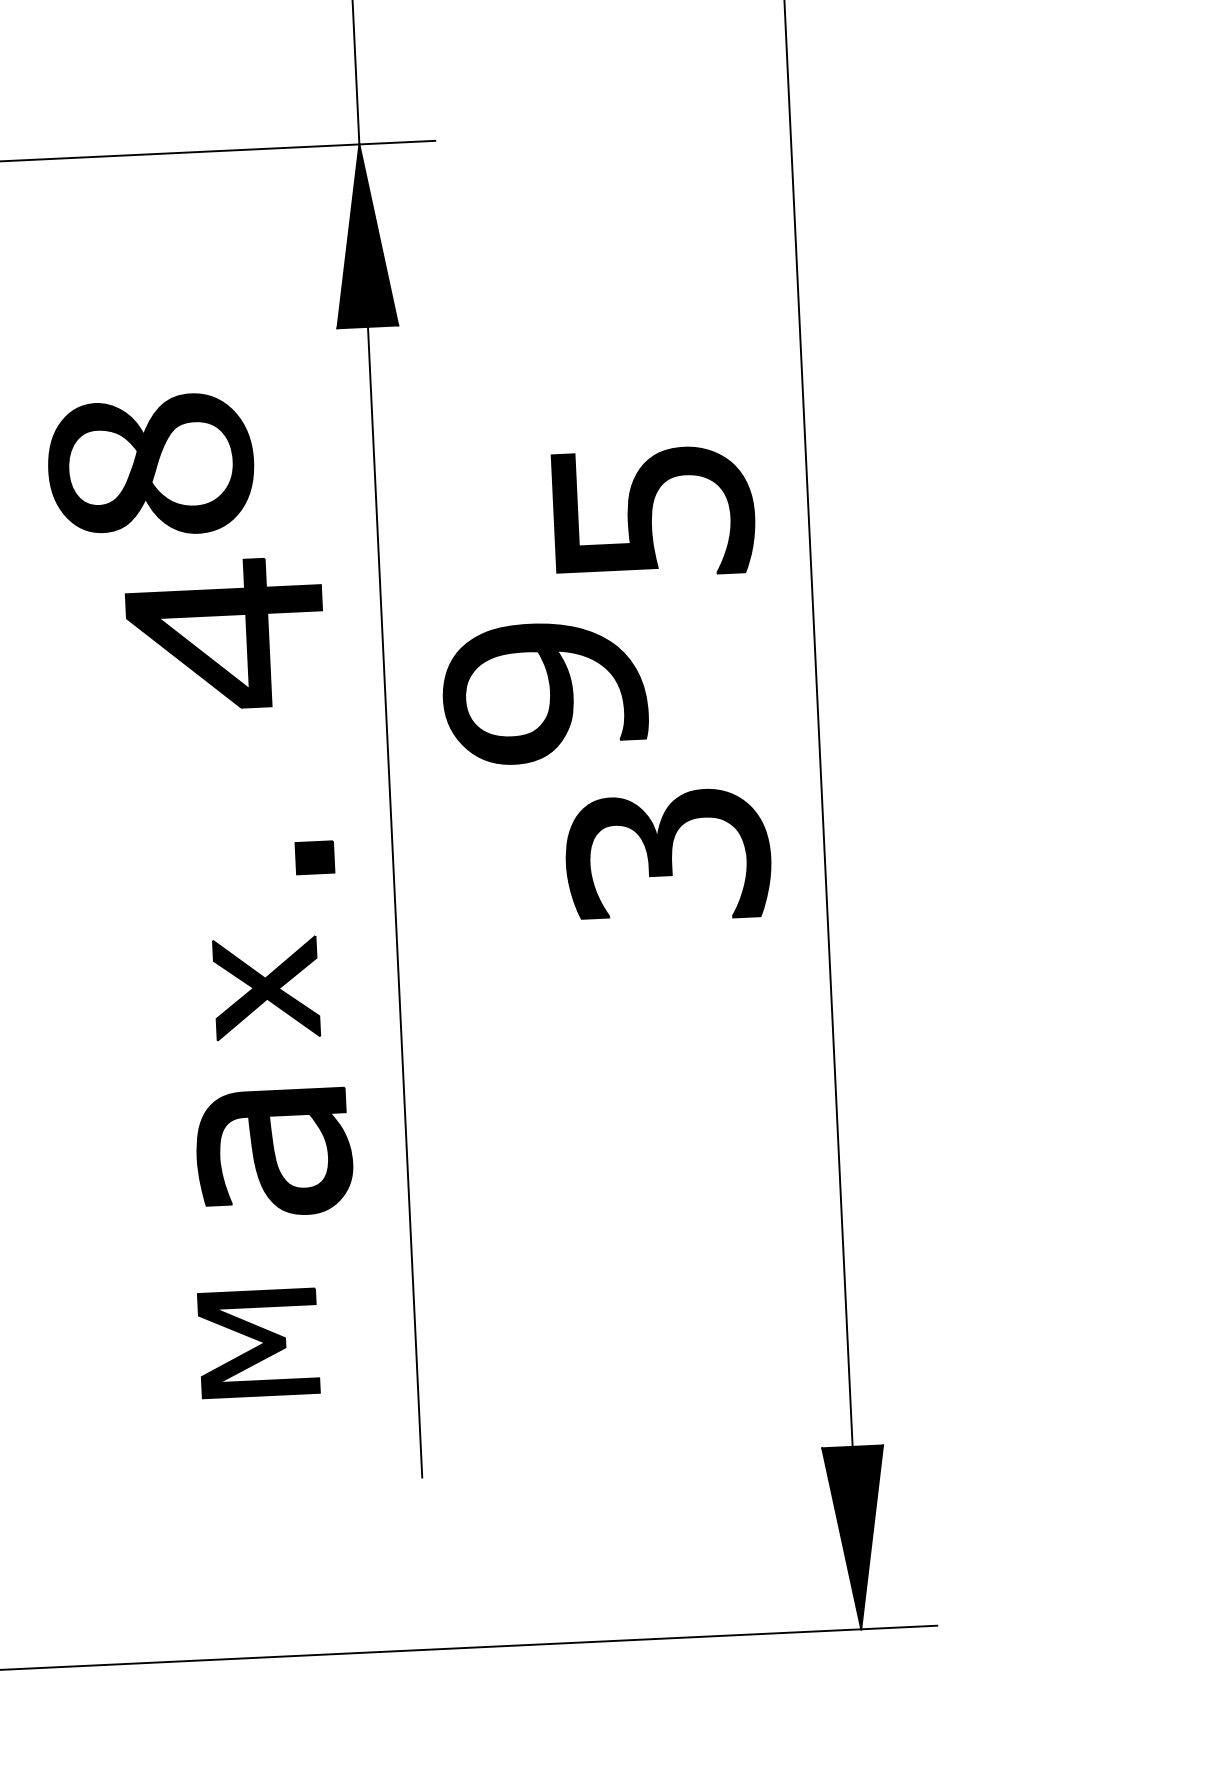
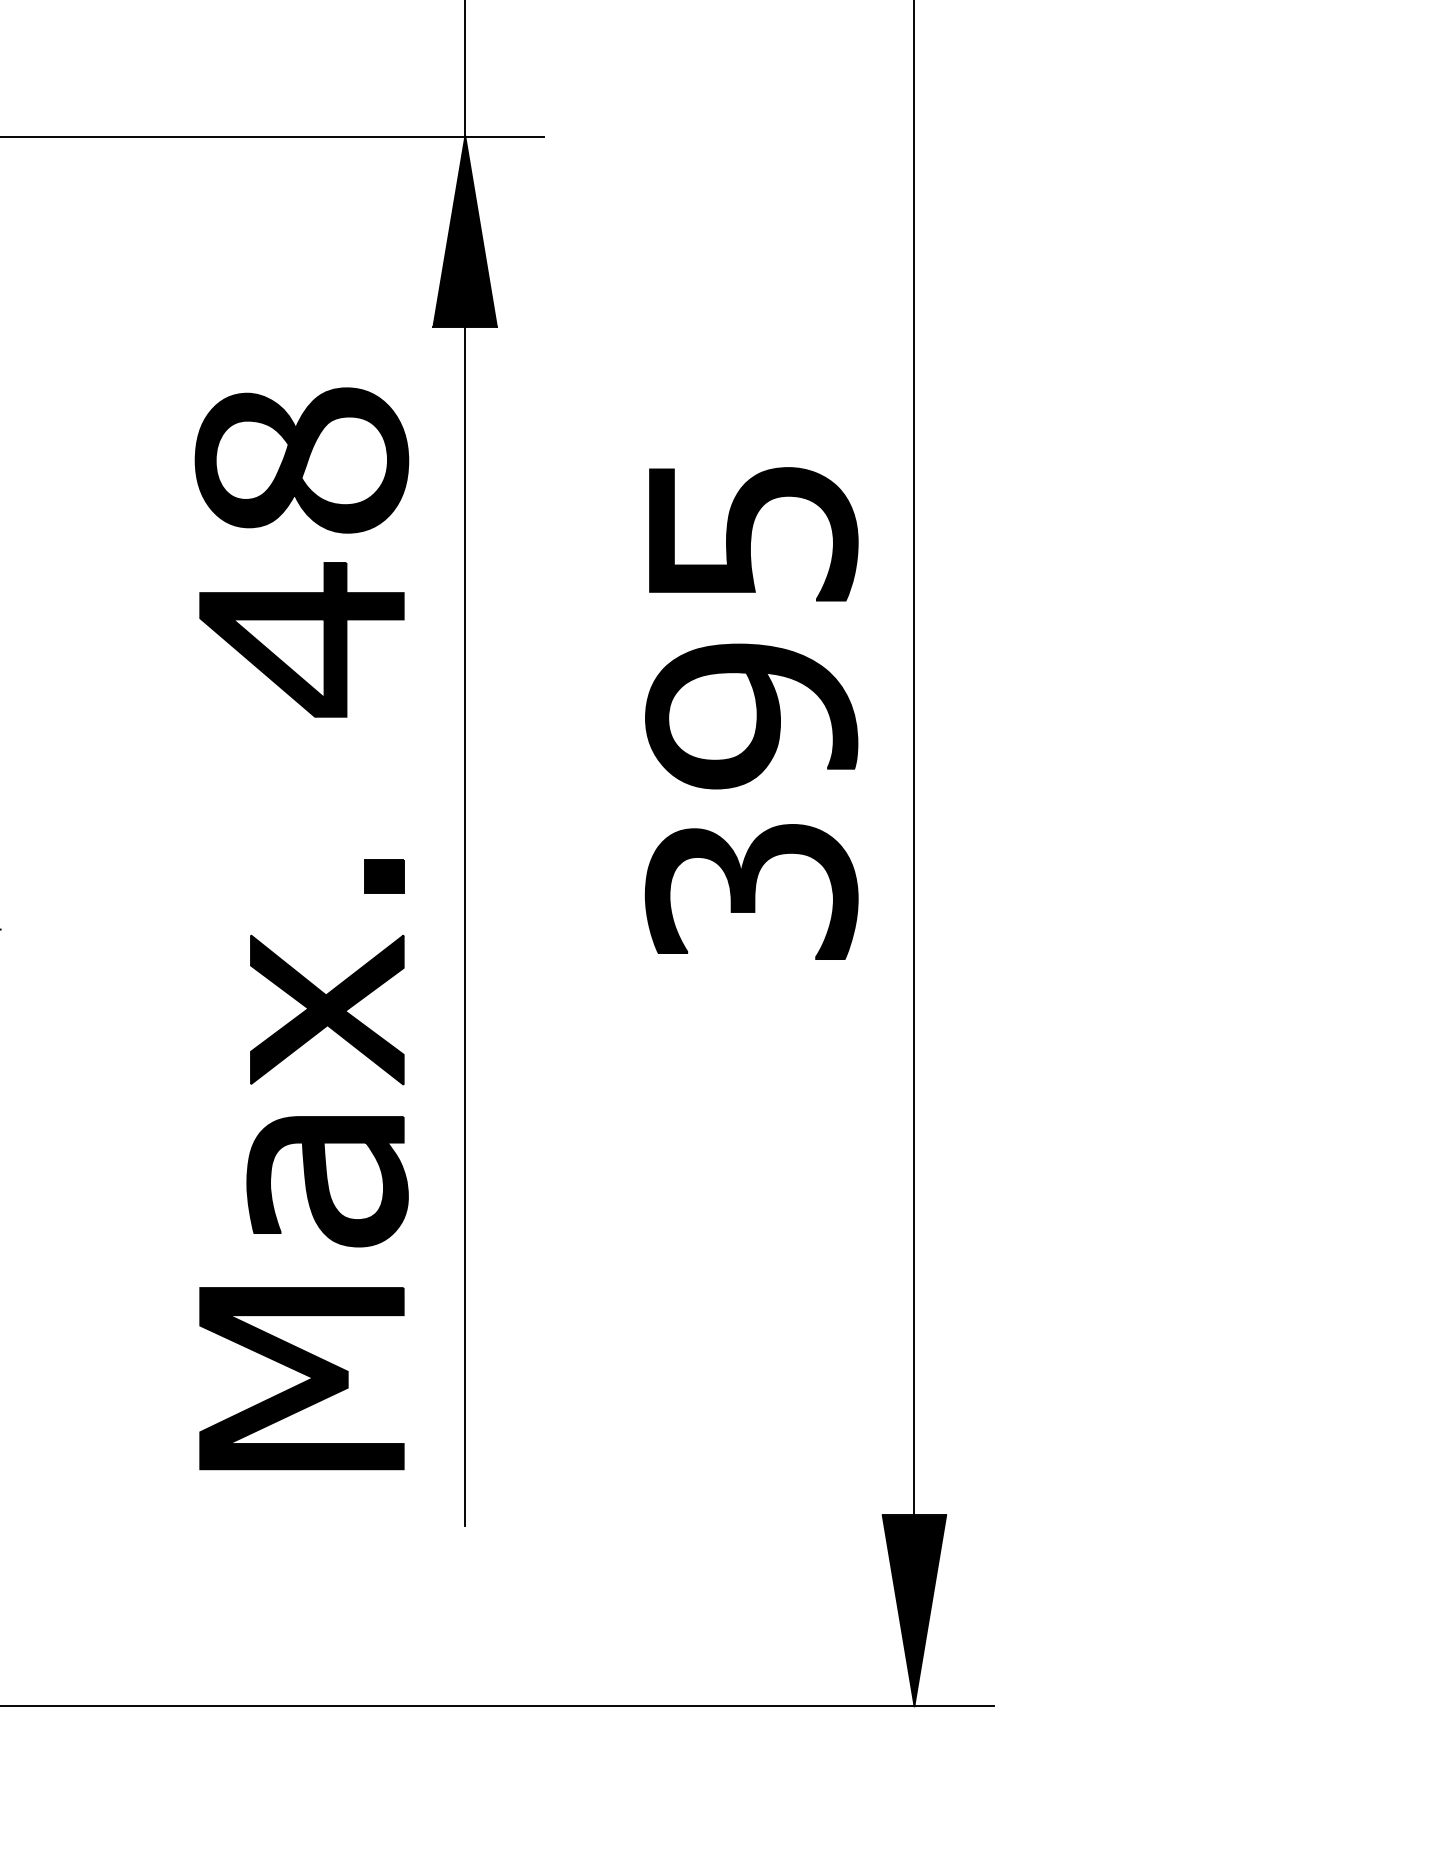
part: (150, 465) -> (301, 460), moved
part: (545, 693) -> (751, 716), moved
part: (266, 987) -> (327, 1009), size x1.43
part: (258, 1343) -> (301, 1378), size x1.67

